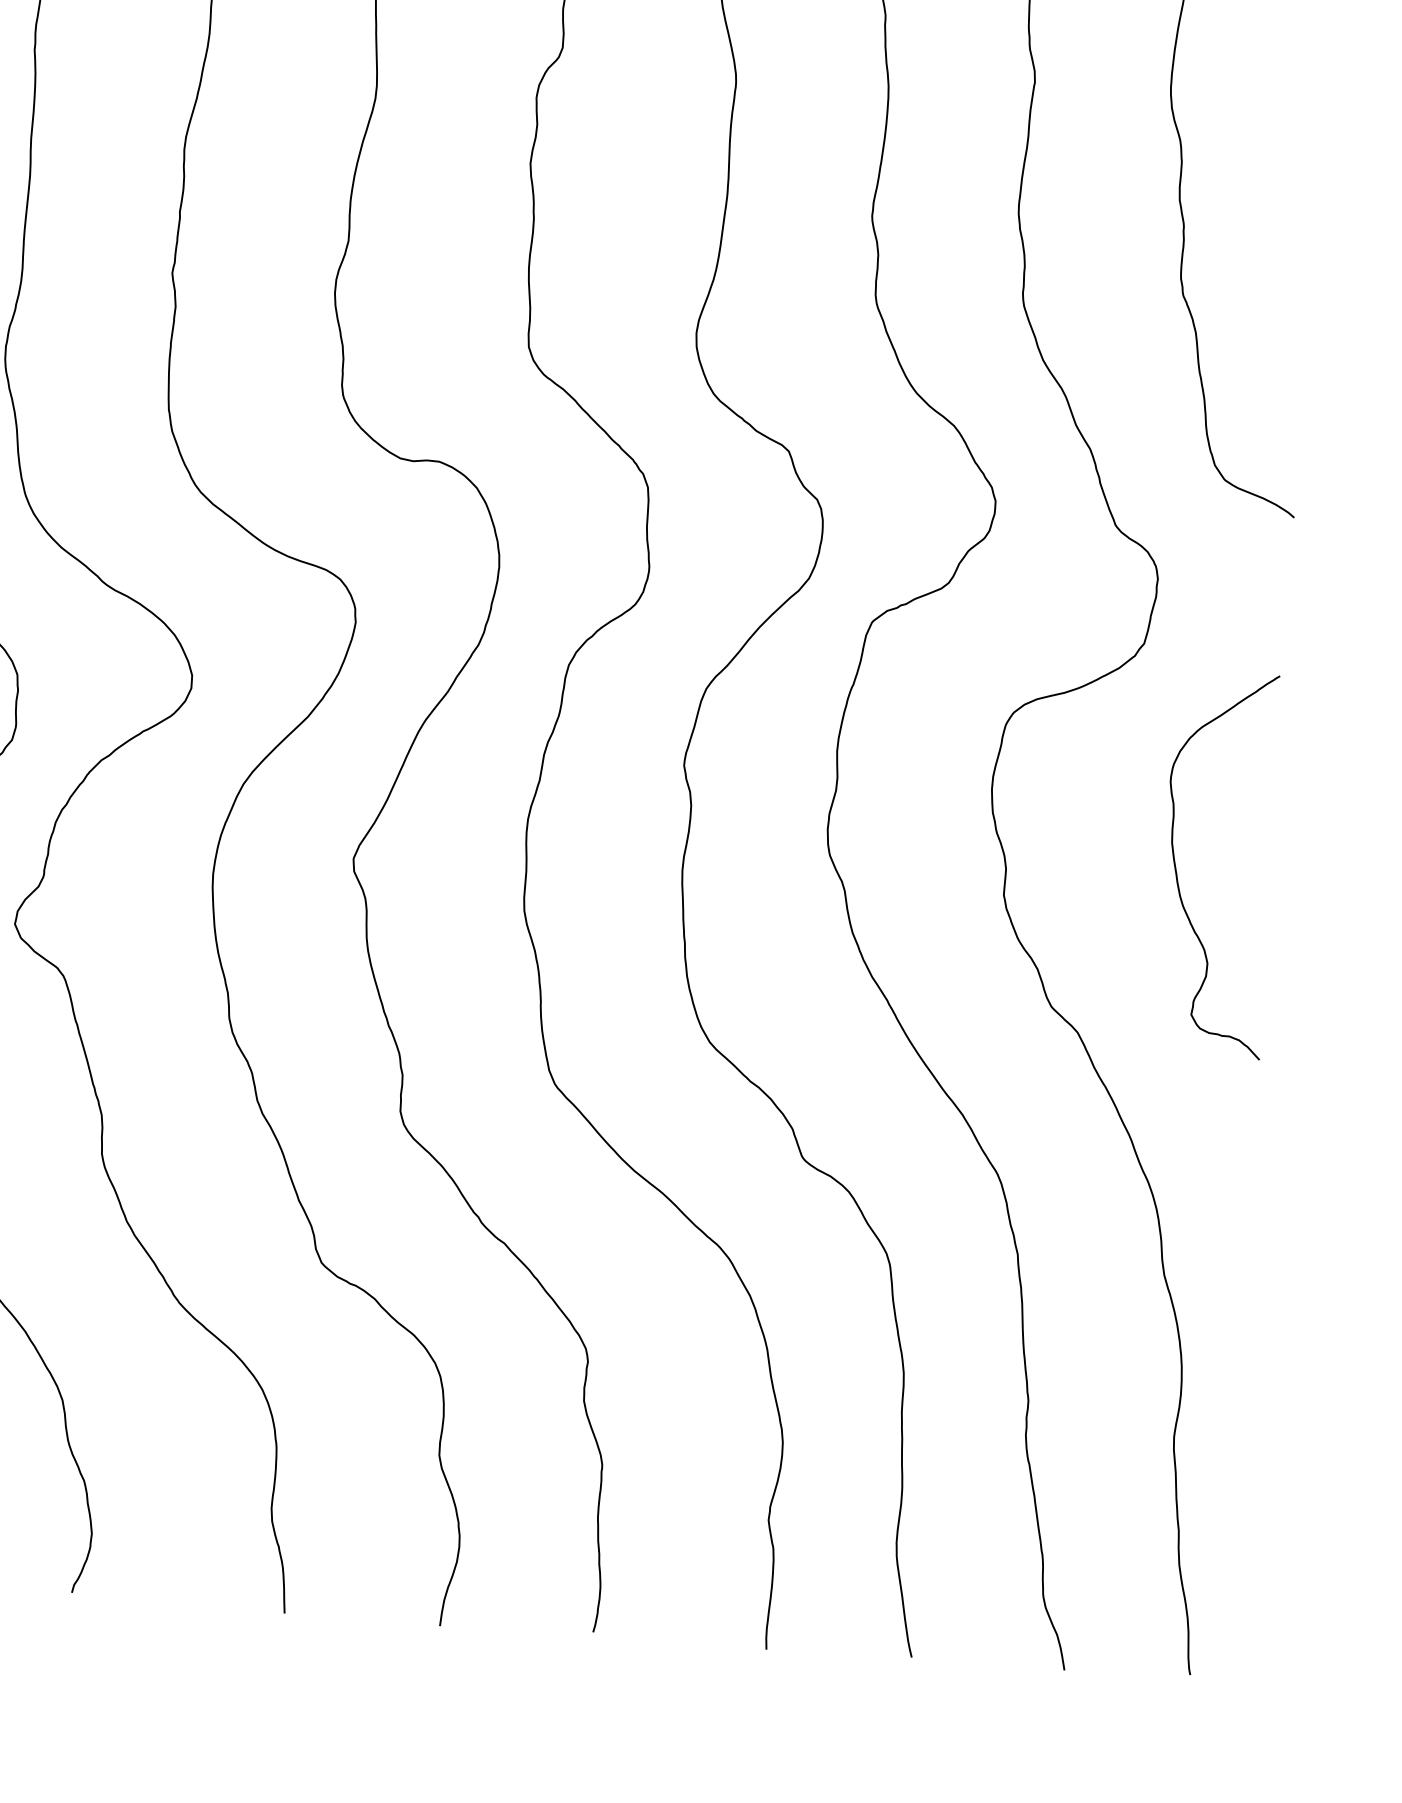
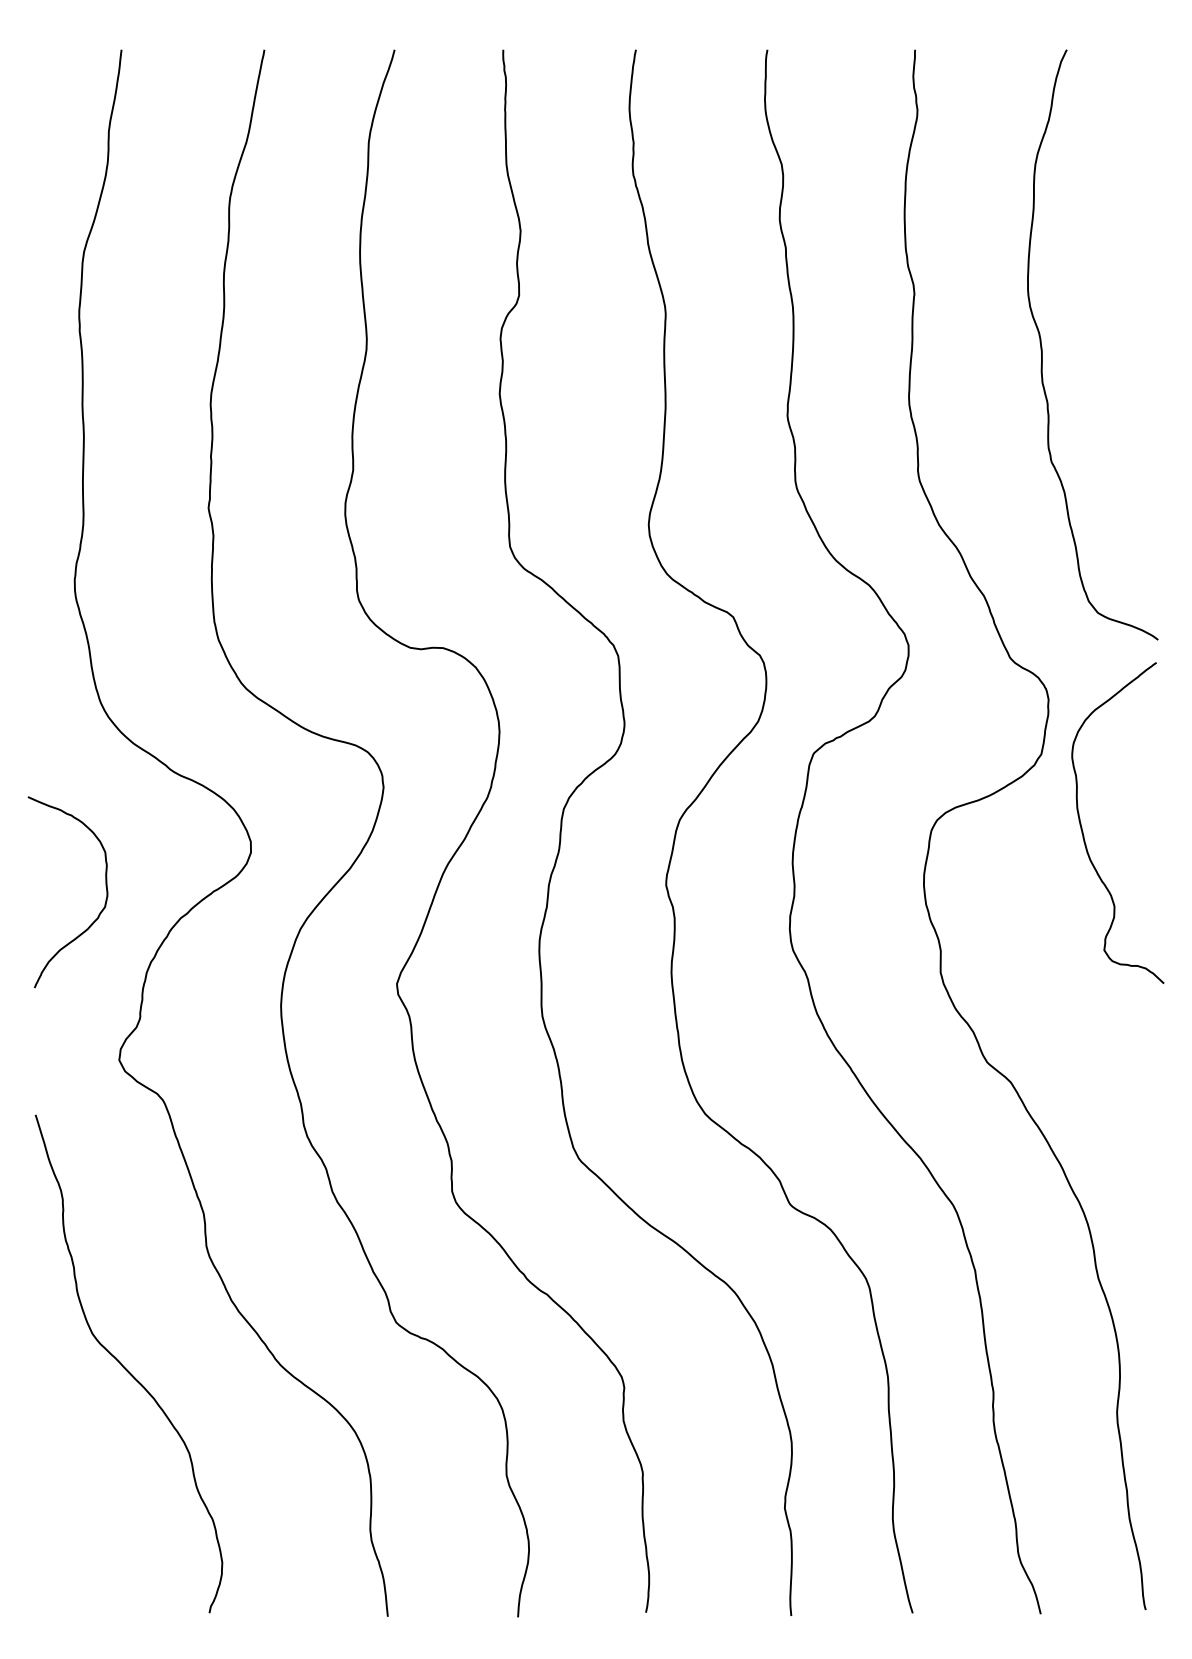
curve: (1177, 871) -> (1083, 831), moved

